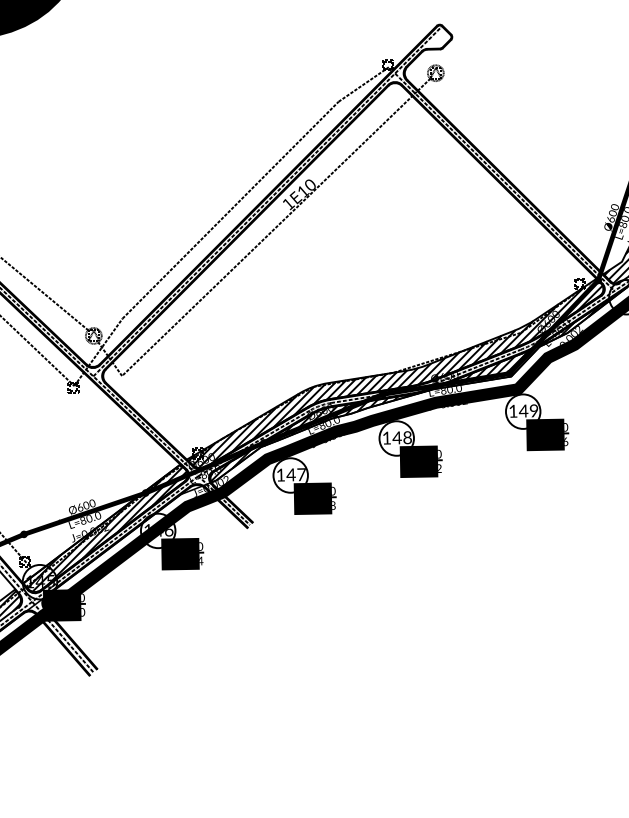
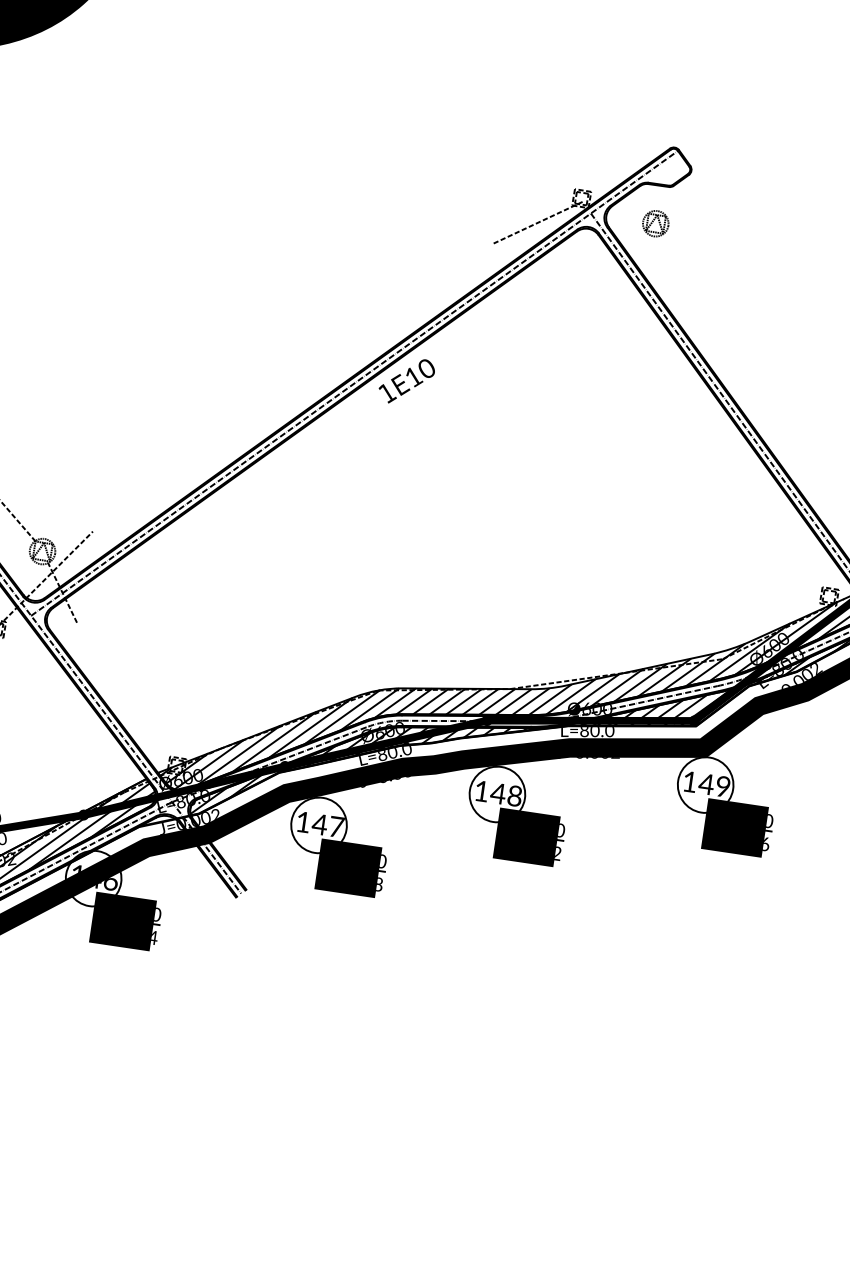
line: (230, 209) -> (293, 386), removed
line: (276, 227) -> (361, 427), removed

